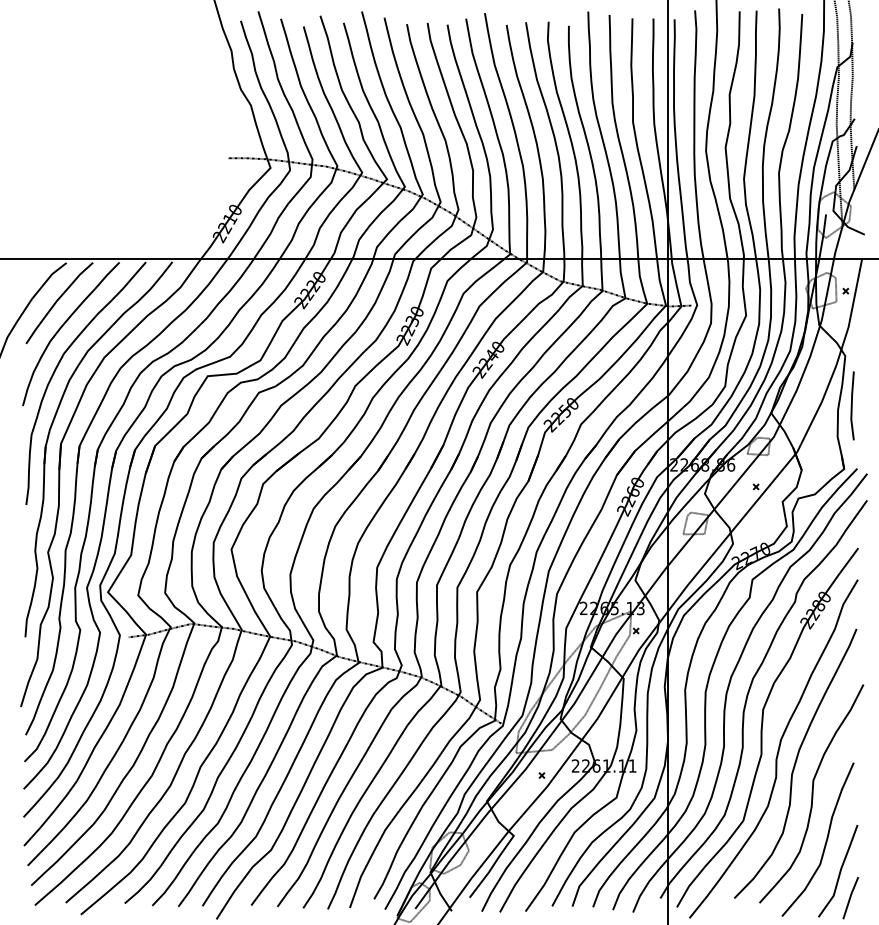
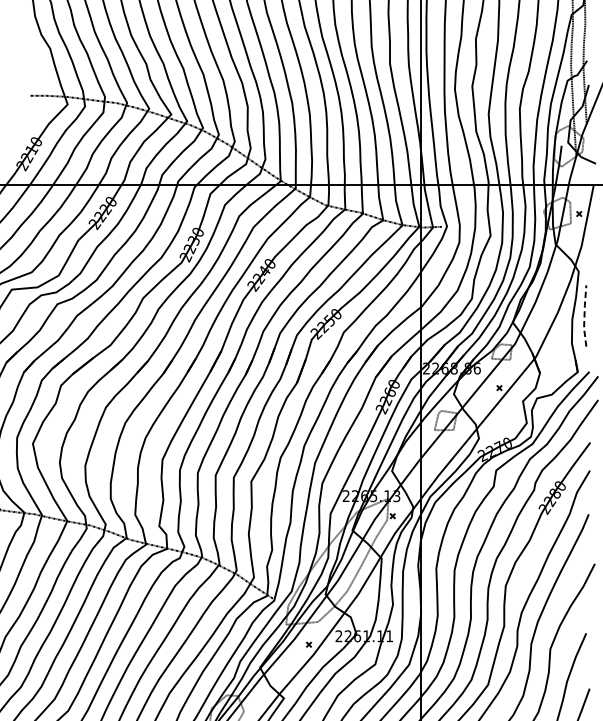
line: (851, 405) -> (584, 315), solid -> dashed

